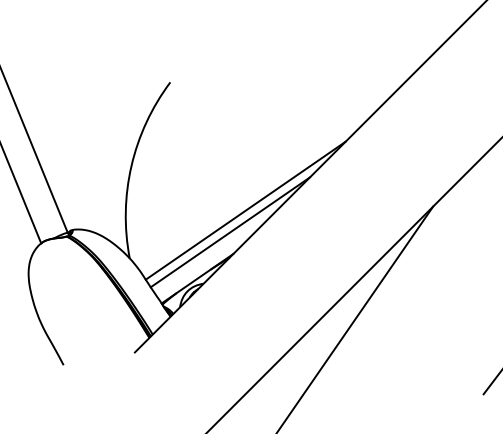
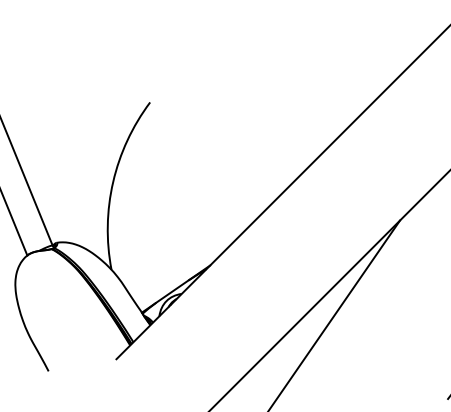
line: (245, 210) -> (221, 224), removed
line: (230, 232) -> (207, 245), removed

